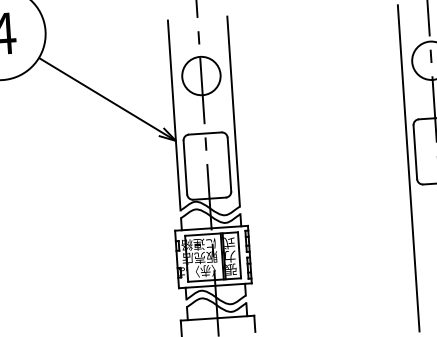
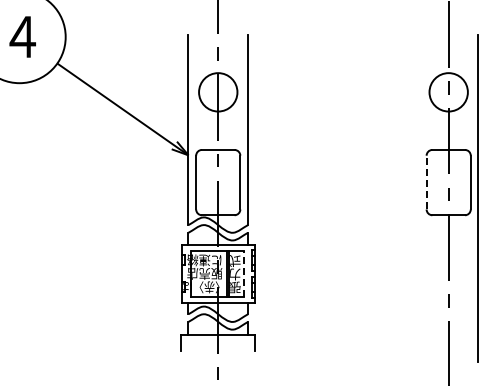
line: (415, 152) -> (426, 182), solid -> dashed
line: (408, 167) -> (418, 197), removed
line: (239, 255) -> (244, 273), solid -> dashed

